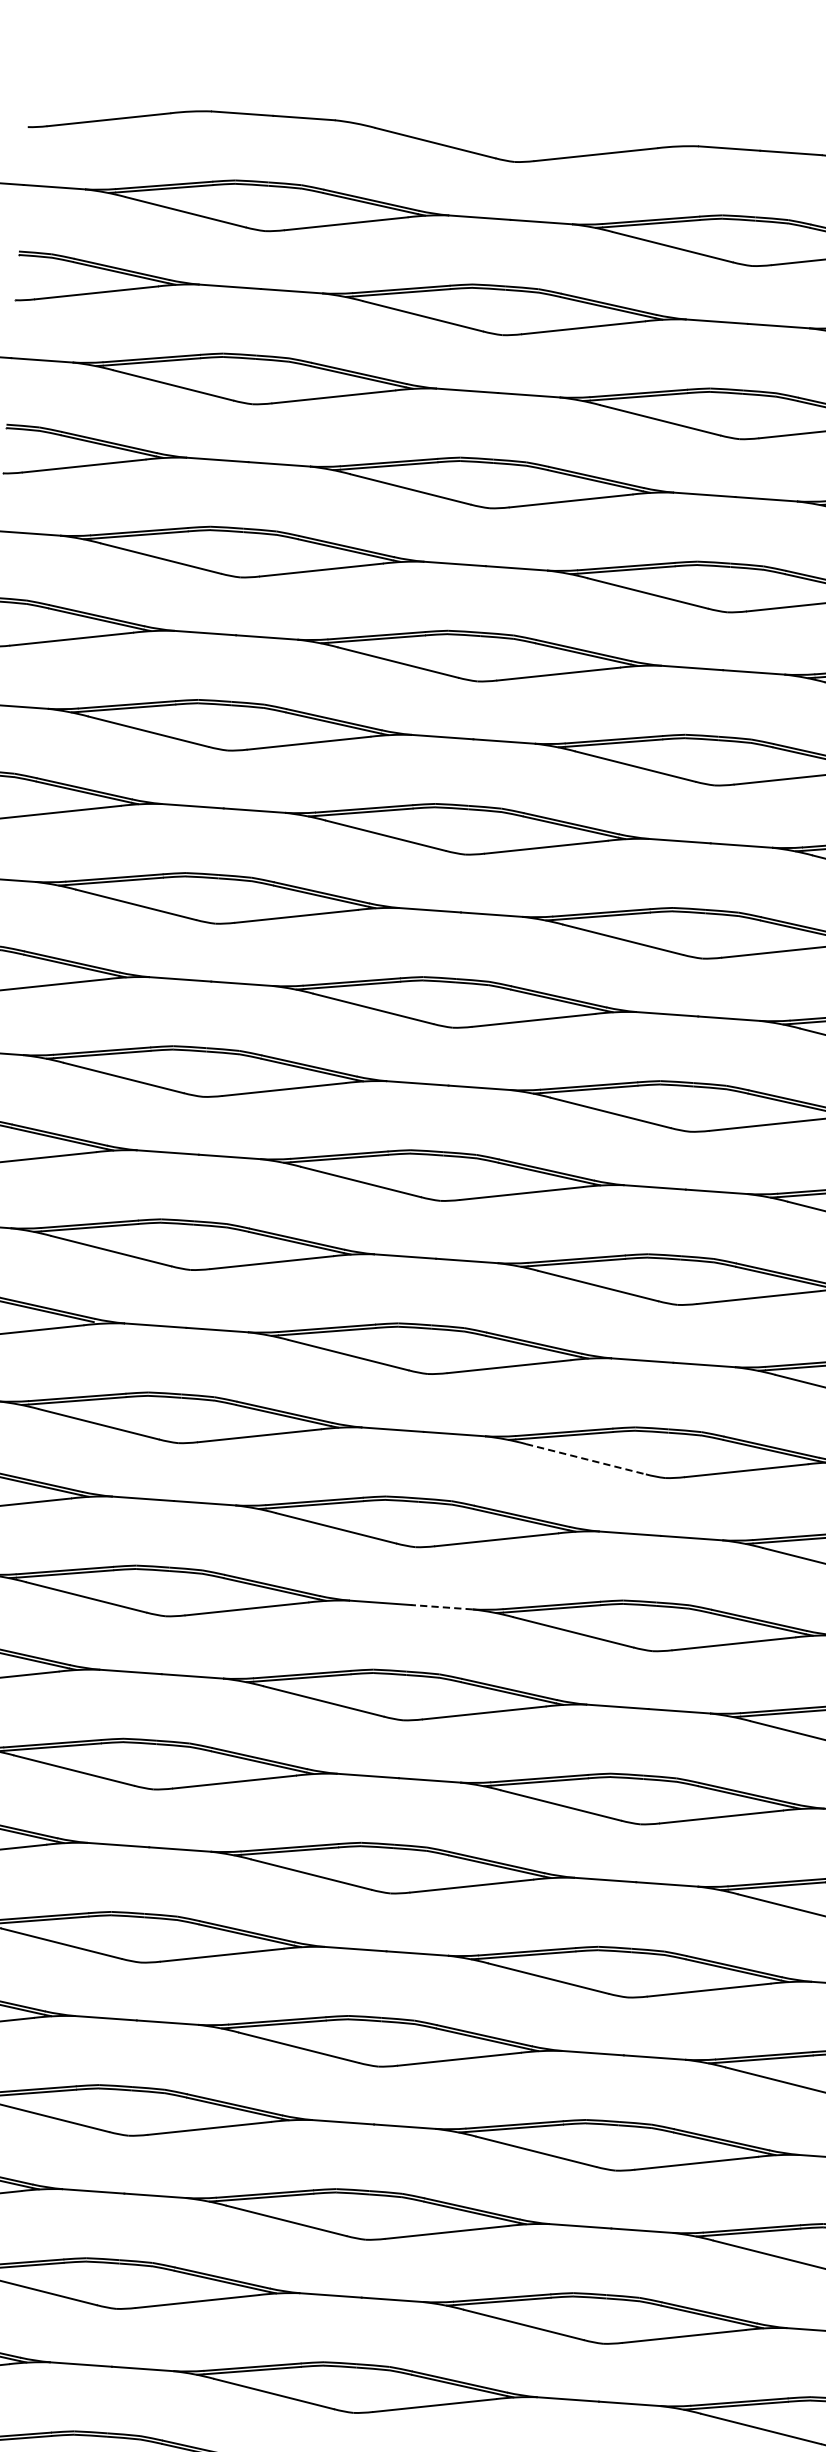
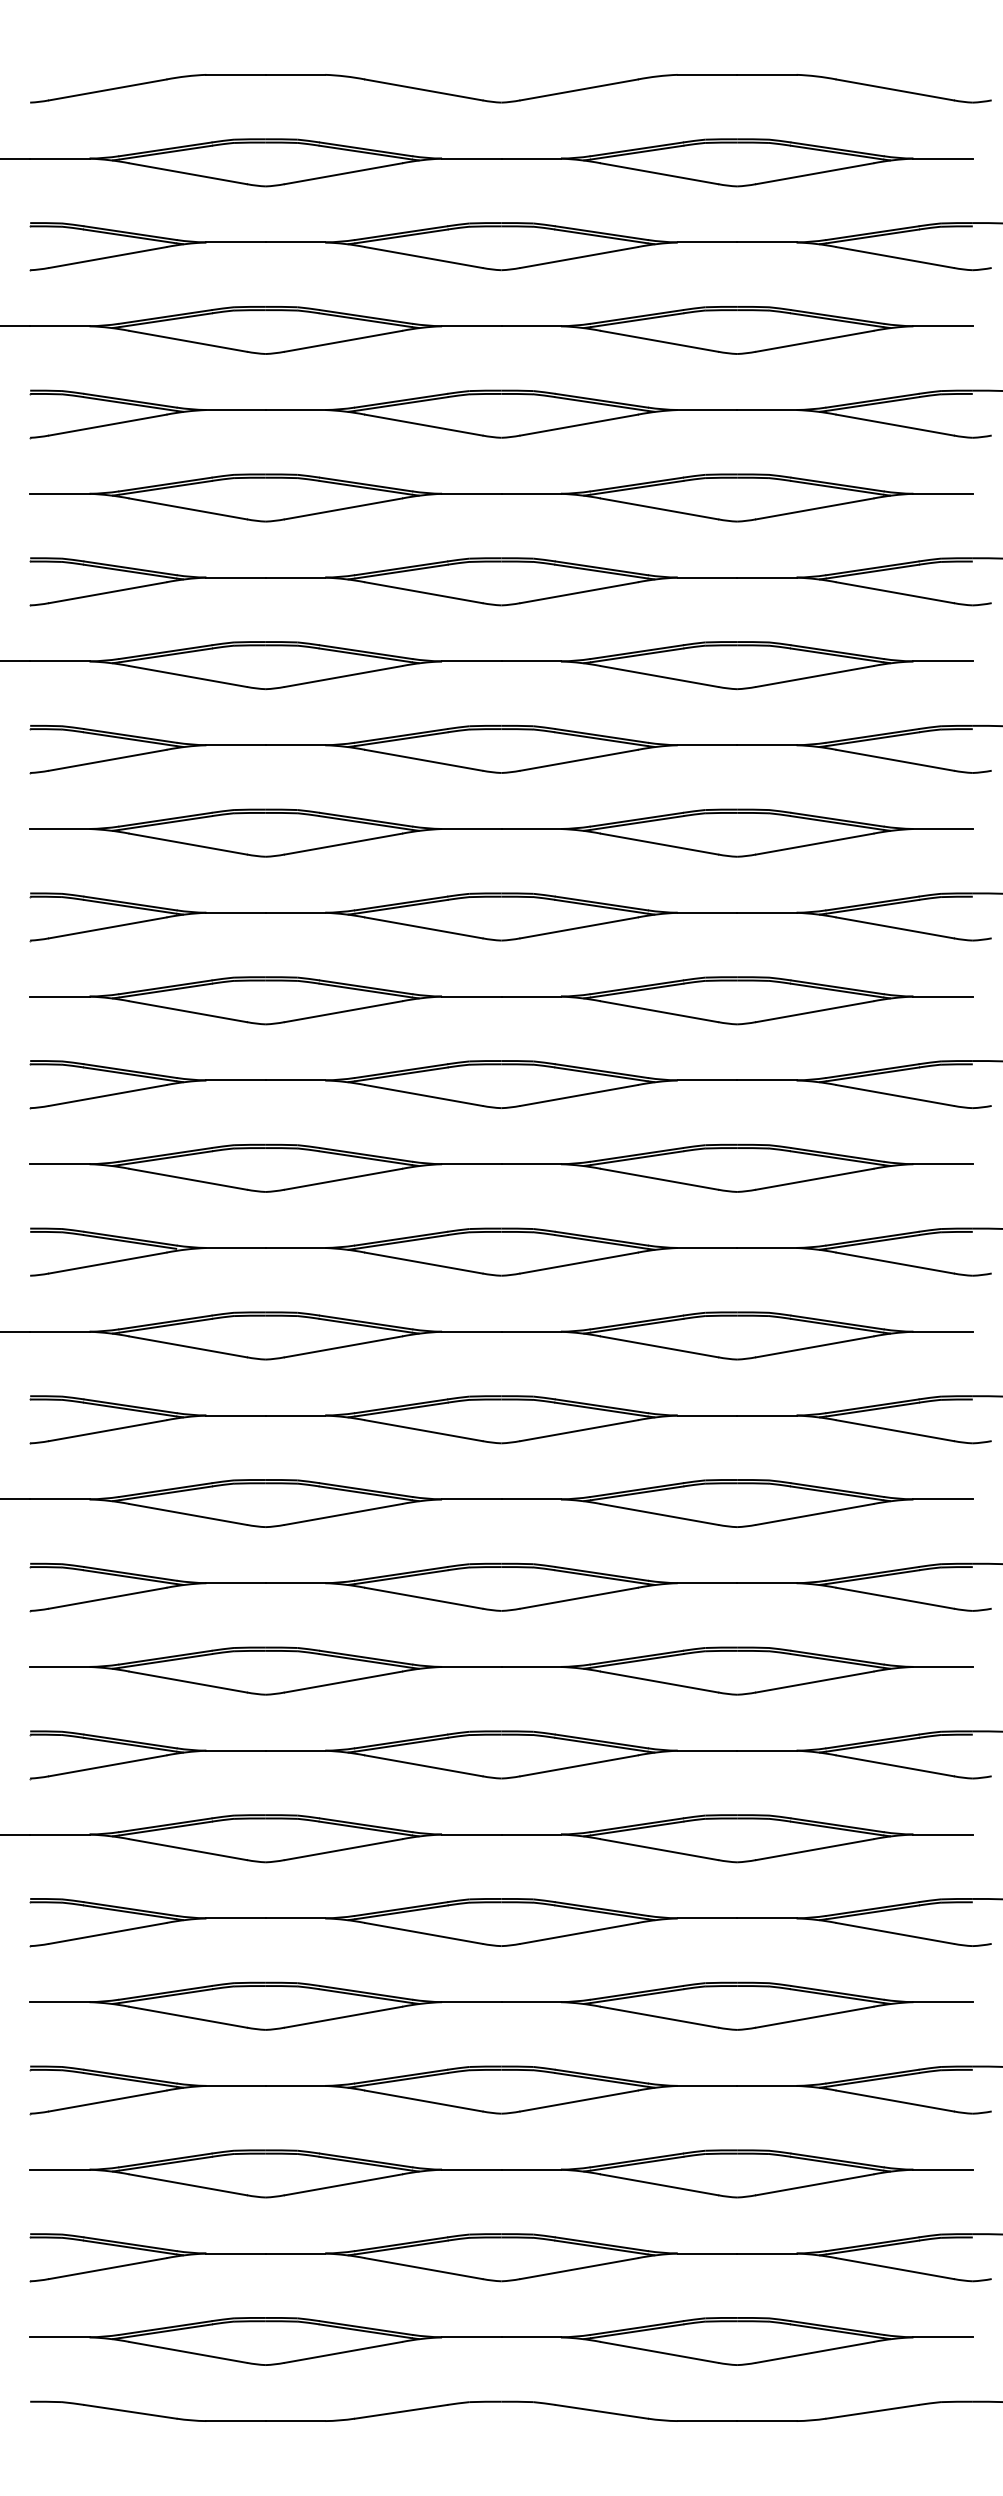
line: (585, 1458) -> (659, 1346), dashed -> solid
line: (442, 1607) -> (531, 1499), dashed -> solid

